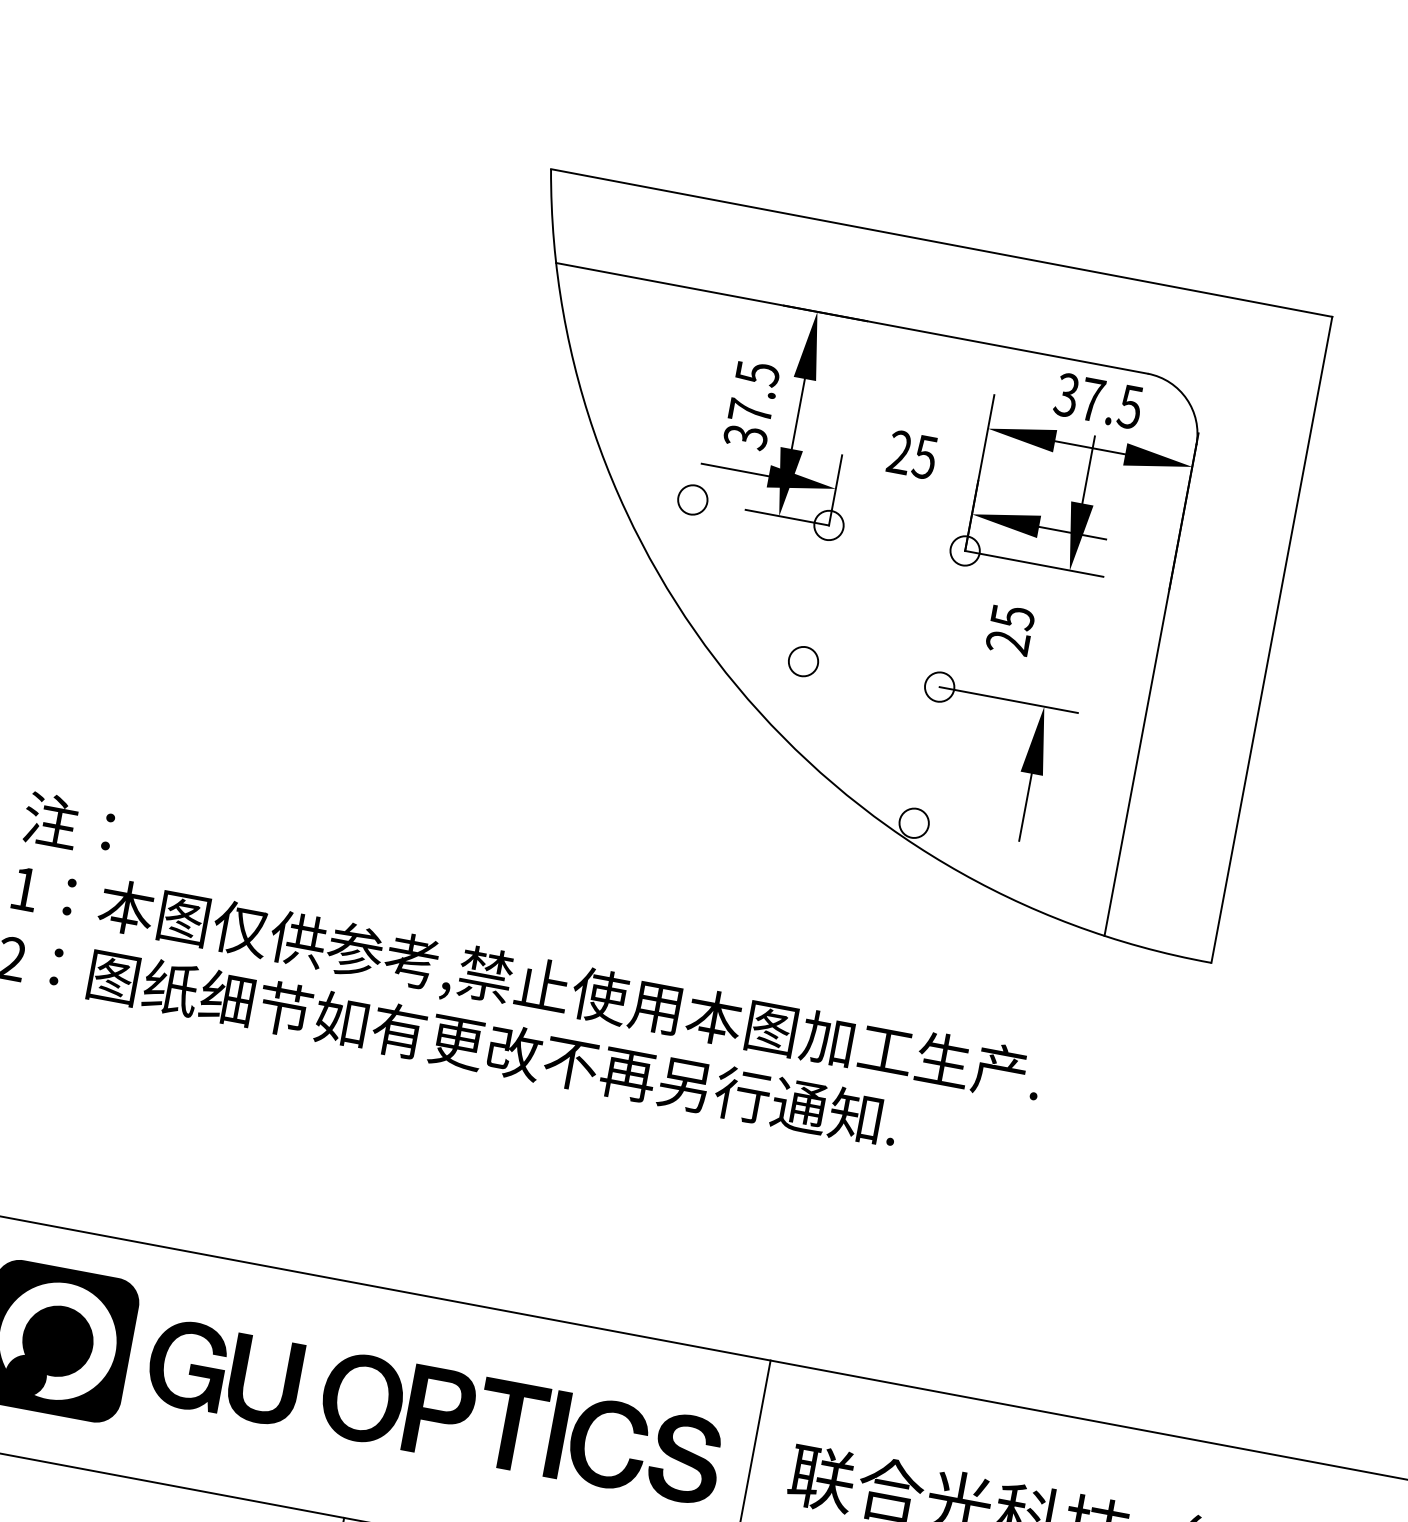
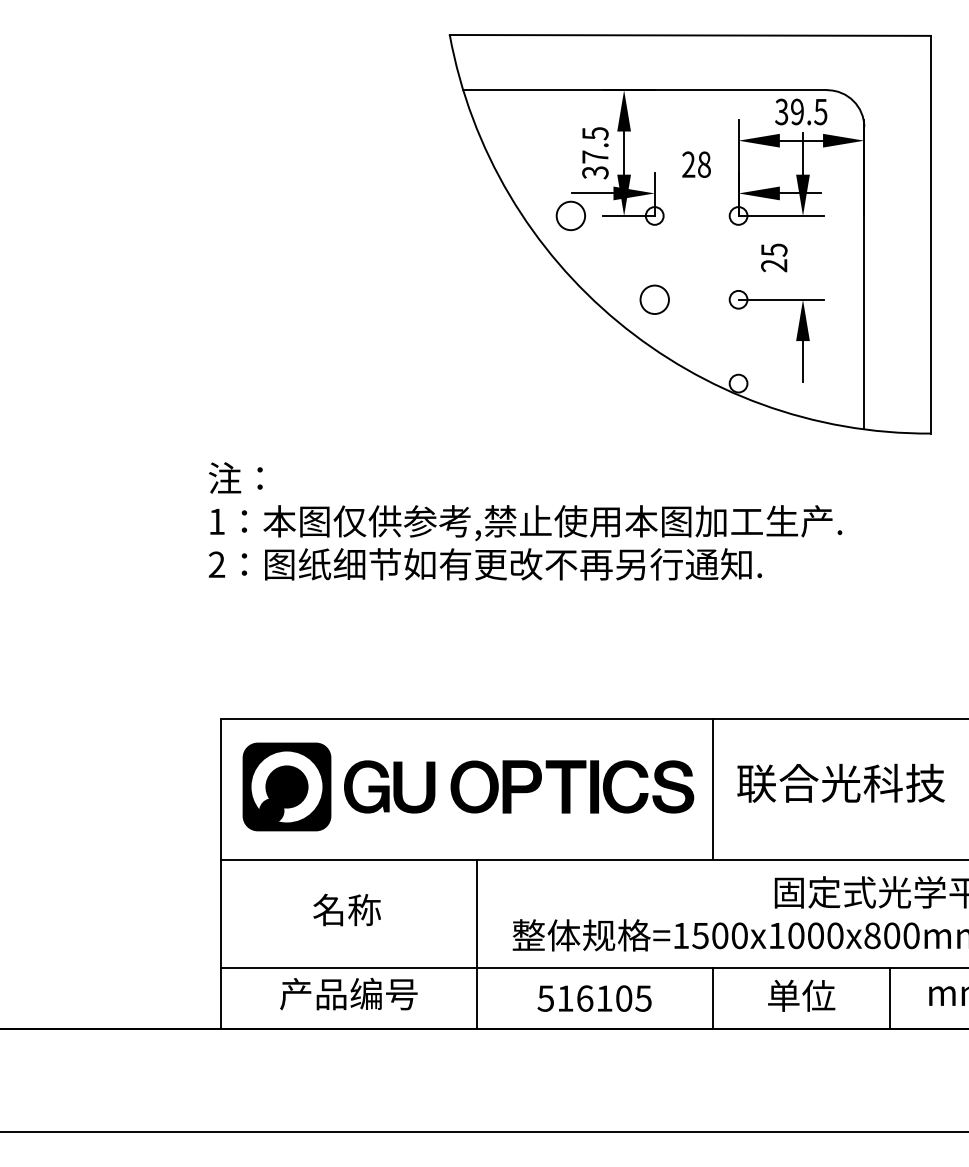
text: (1092, 399) -> (797, 111), 37.5 -> 39.5
text: (923, 456) -> (703, 164), 25 -> 28
circle: (692, 499) -> (570, 215), size x1.6
circle: (803, 661) -> (654, 299), size x1.6

